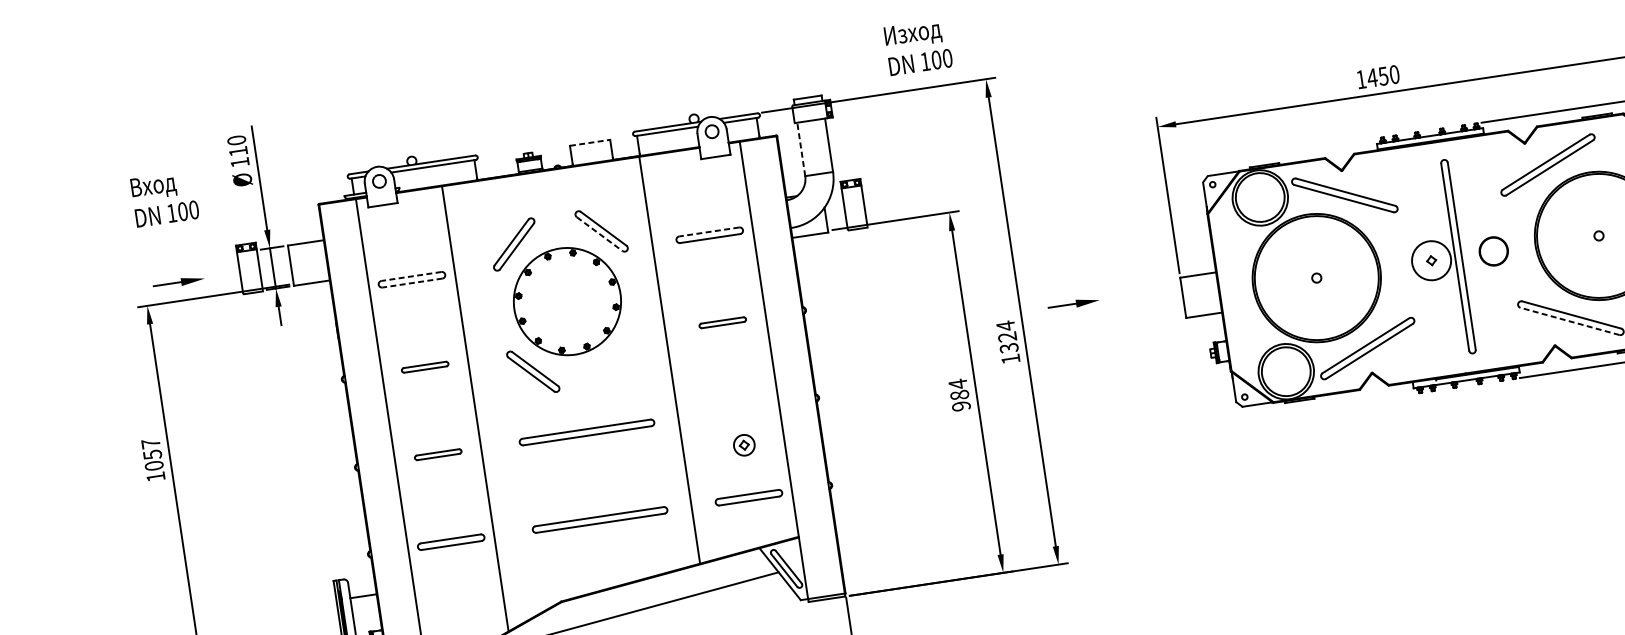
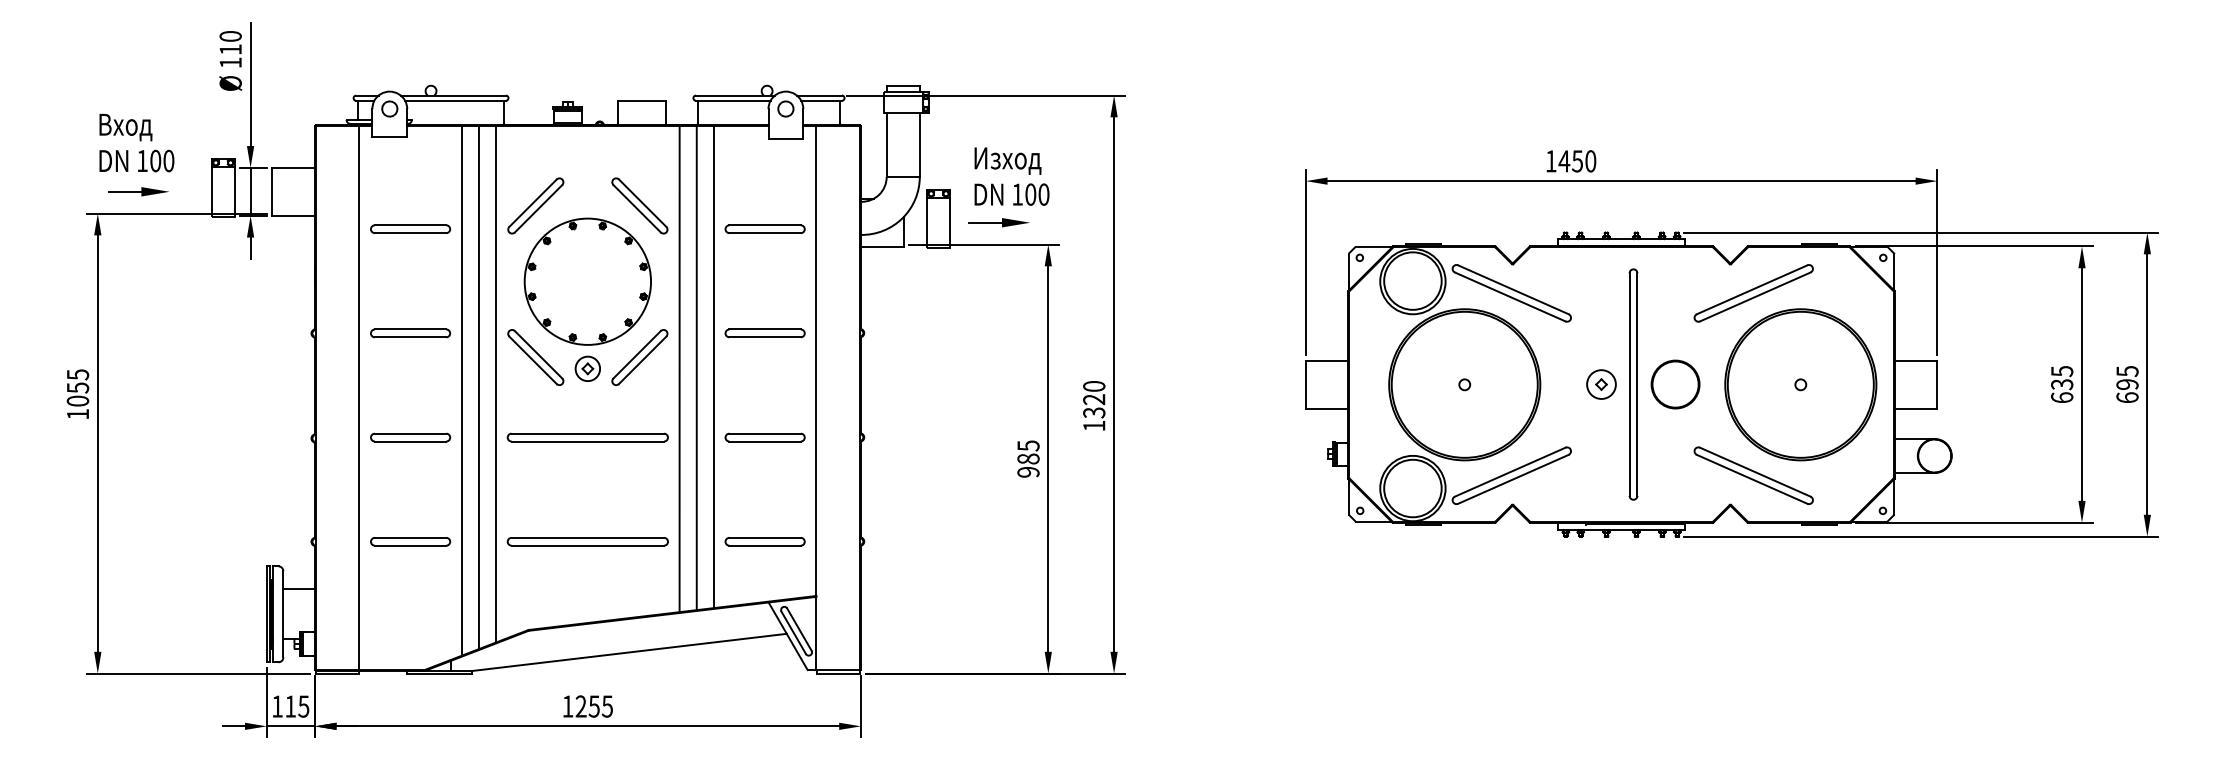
text: (918, 47) -> (1011, 176), moved
line: (589, 142) -> (641, 100), dashed -> solid
line: (801, 149) -> (886, 145), dashed -> solid
text: (164, 198) -> (136, 142), moved
line: (709, 232) -> (765, 225), dashed -> solid
line: (599, 233) -> (637, 208), dashed -> solid
part: (1493, 251) -> (1675, 384), size x1.43
circle: (1431, 260) -> (1601, 384), size x0.62
line: (411, 276) -> (410, 225), dashed -> solid
line: (412, 283) -> (410, 233), dashed -> solid
part: (1073, 303) -> (998, 222), moved
line: (1569, 321) -> (1751, 479), dashed -> solid
part: (722, 322) -> (764, 333), size x1.43
text: (1006, 325) -> (1094, 386), 1324 -> 1320
line: (683, 357) -> (713, 366), added
part: (620, 358) -> (639, 357), added
line: (655, 362) -> (679, 368), added
part: (425, 367) -> (410, 333), size x1.43
text: (958, 383) -> (1028, 445), 984 -> 985
line: (503, 398) -> (496, 383), added
line: (488, 404) -> (478, 387), added
part: (735, 410) -> (764, 437), added
text: (151, 443) -> (78, 374), 1057 -> 1055
part: (743, 445) -> (587, 368), moved
part: (438, 454) -> (410, 437), size x1.43

